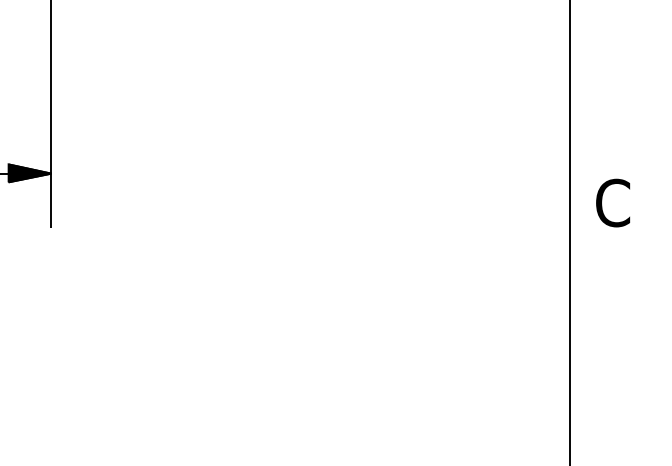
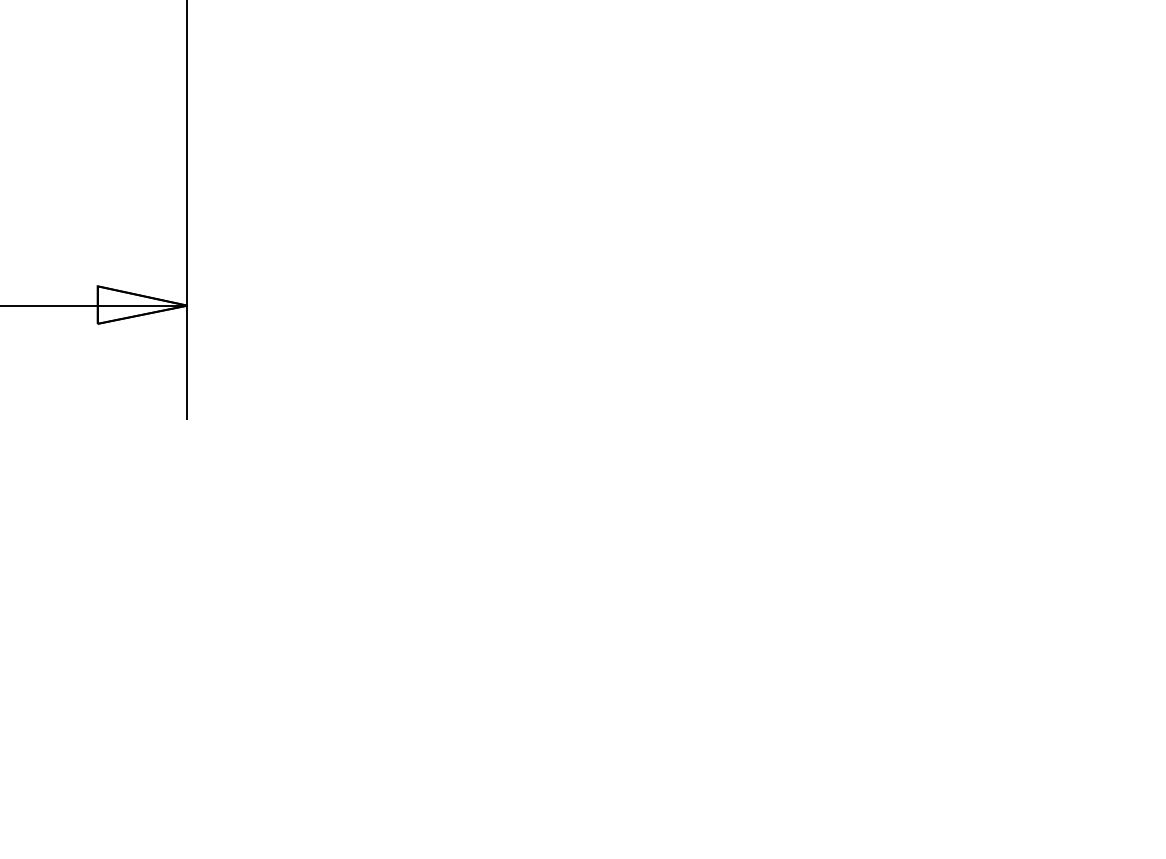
fill: (29, 173) -> (141, 305), removed

